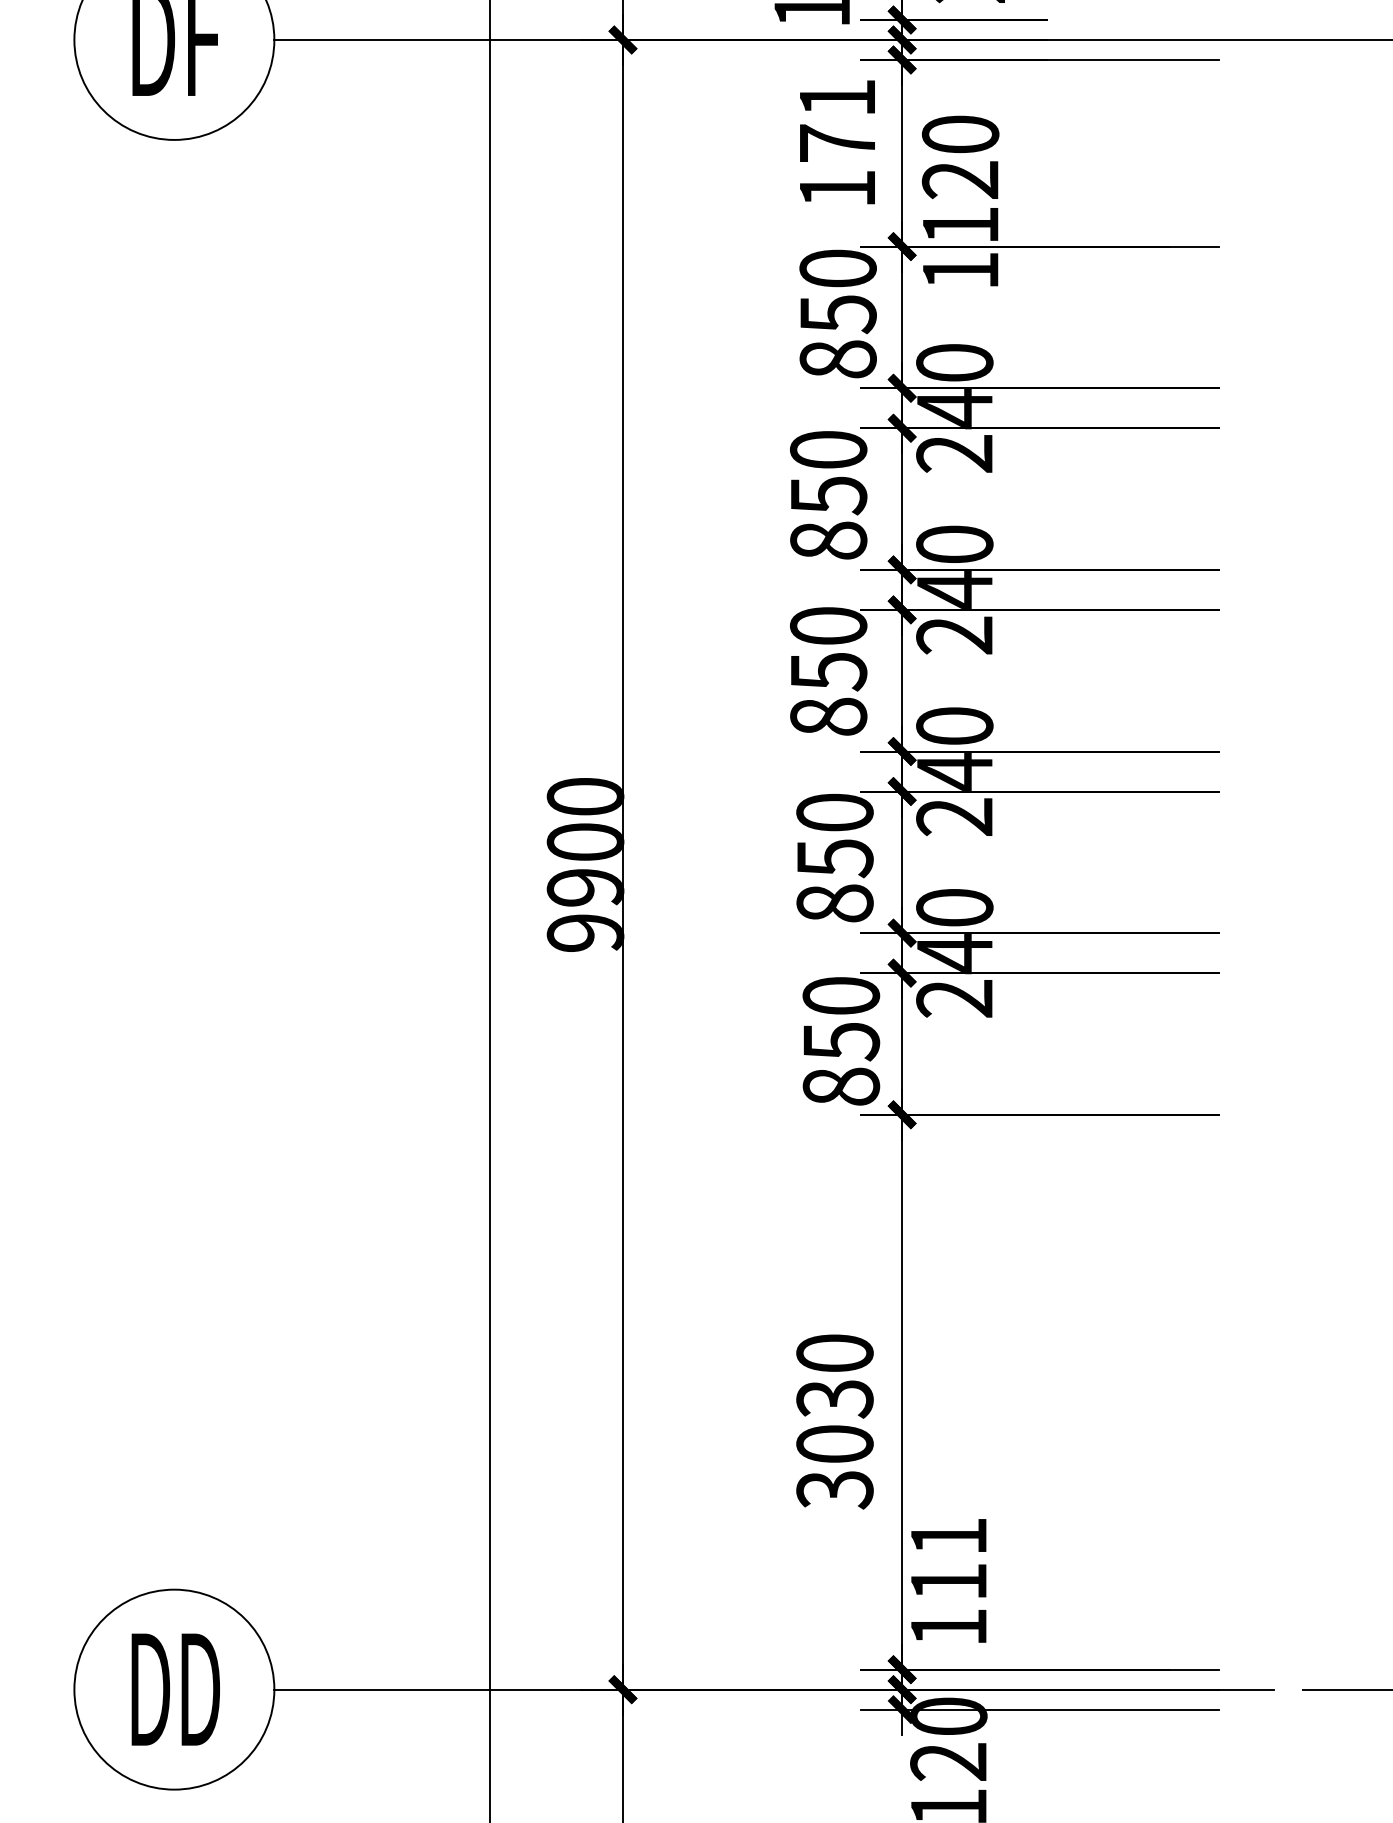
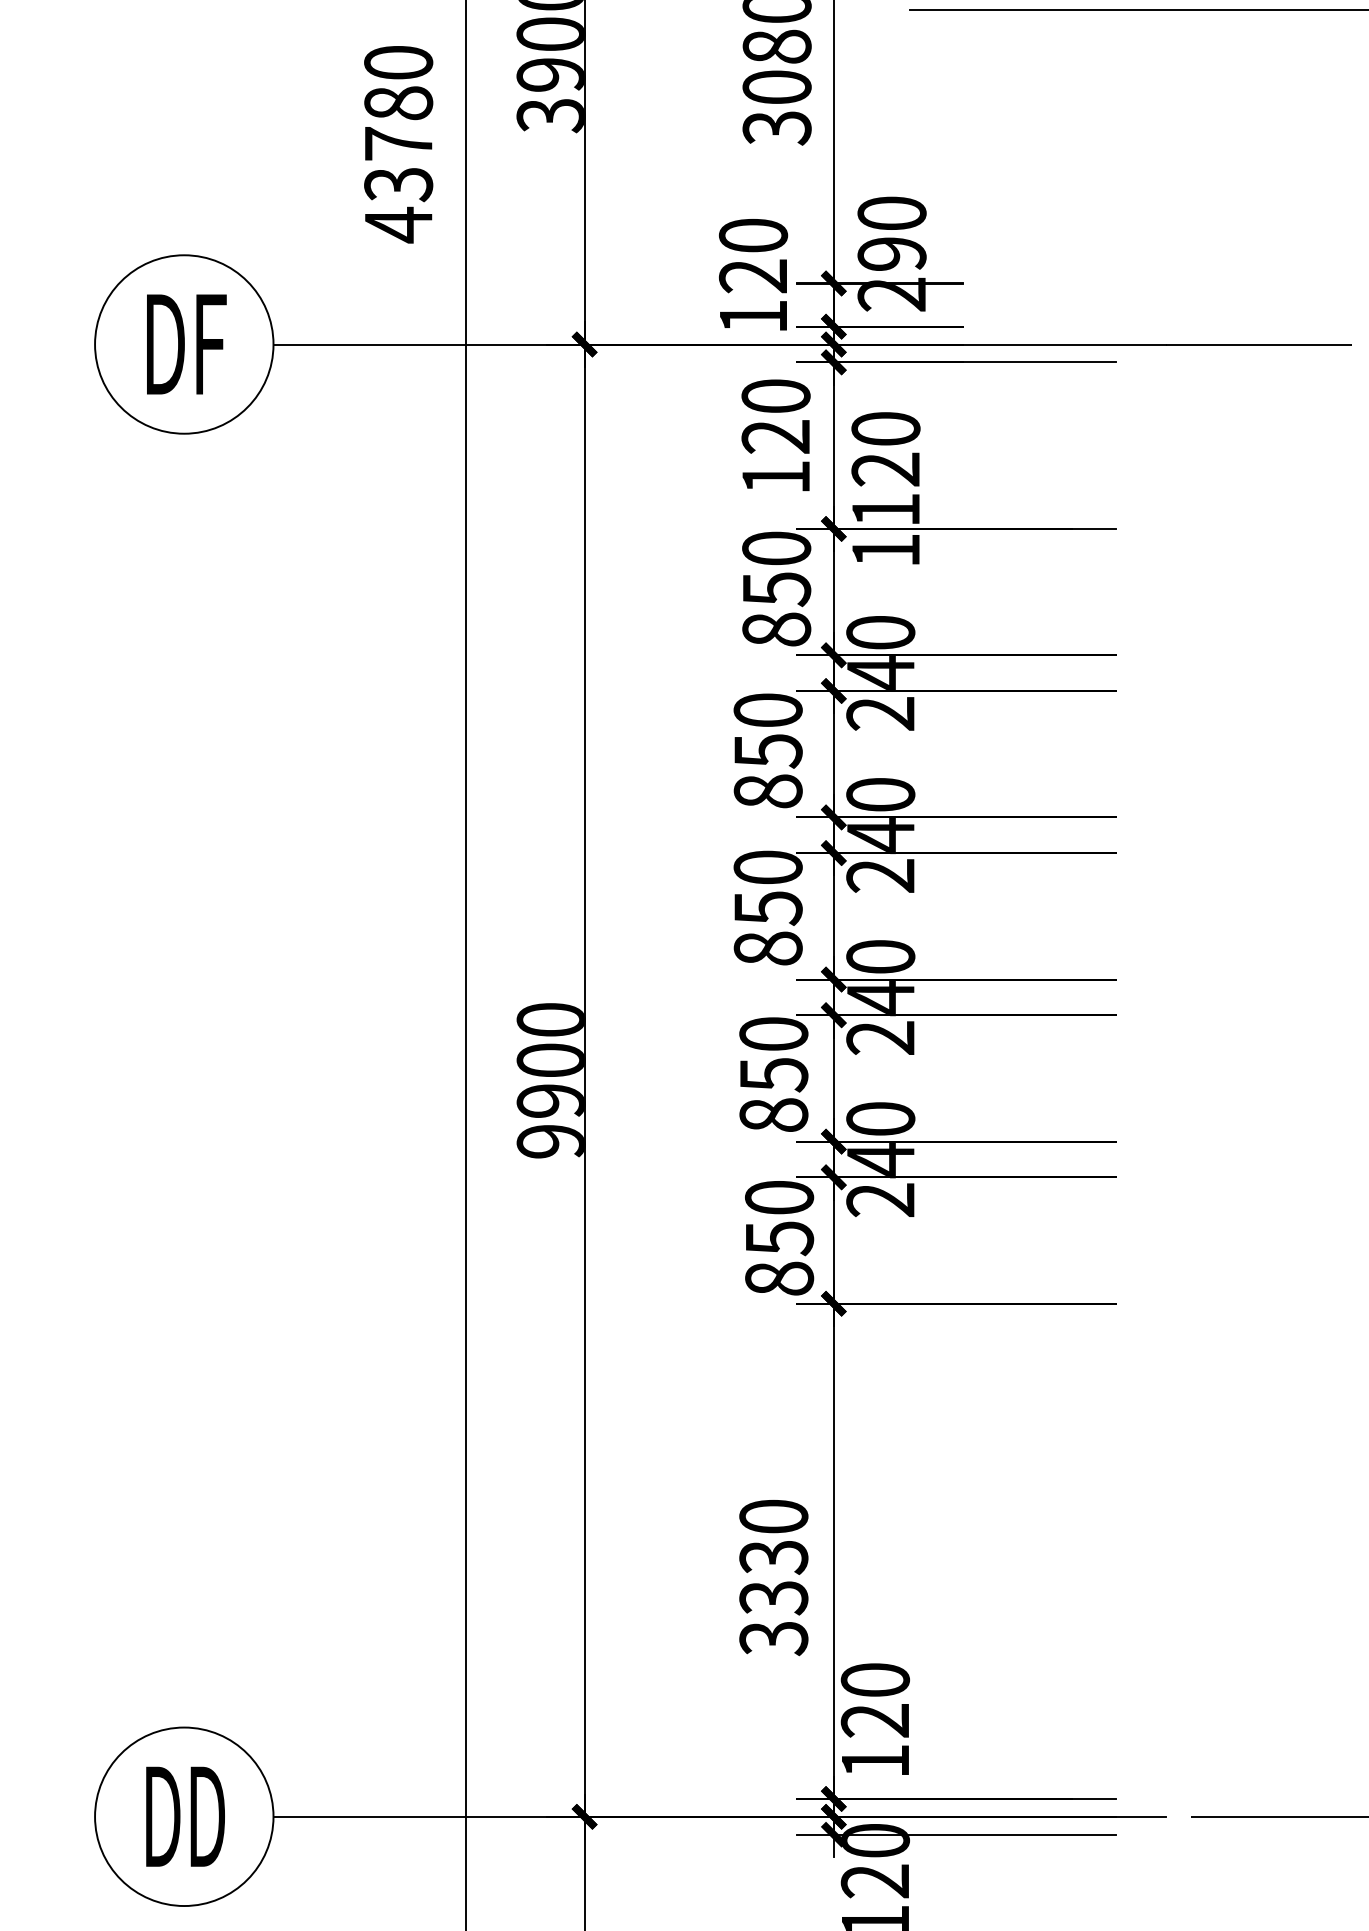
text: (836, 120) -> (775, 416), 171 -> 120
text: (834, 1445) -> (773, 1598), 3030 -> 3330
text: (948, 1559) -> (875, 1700), 111 -> 120

